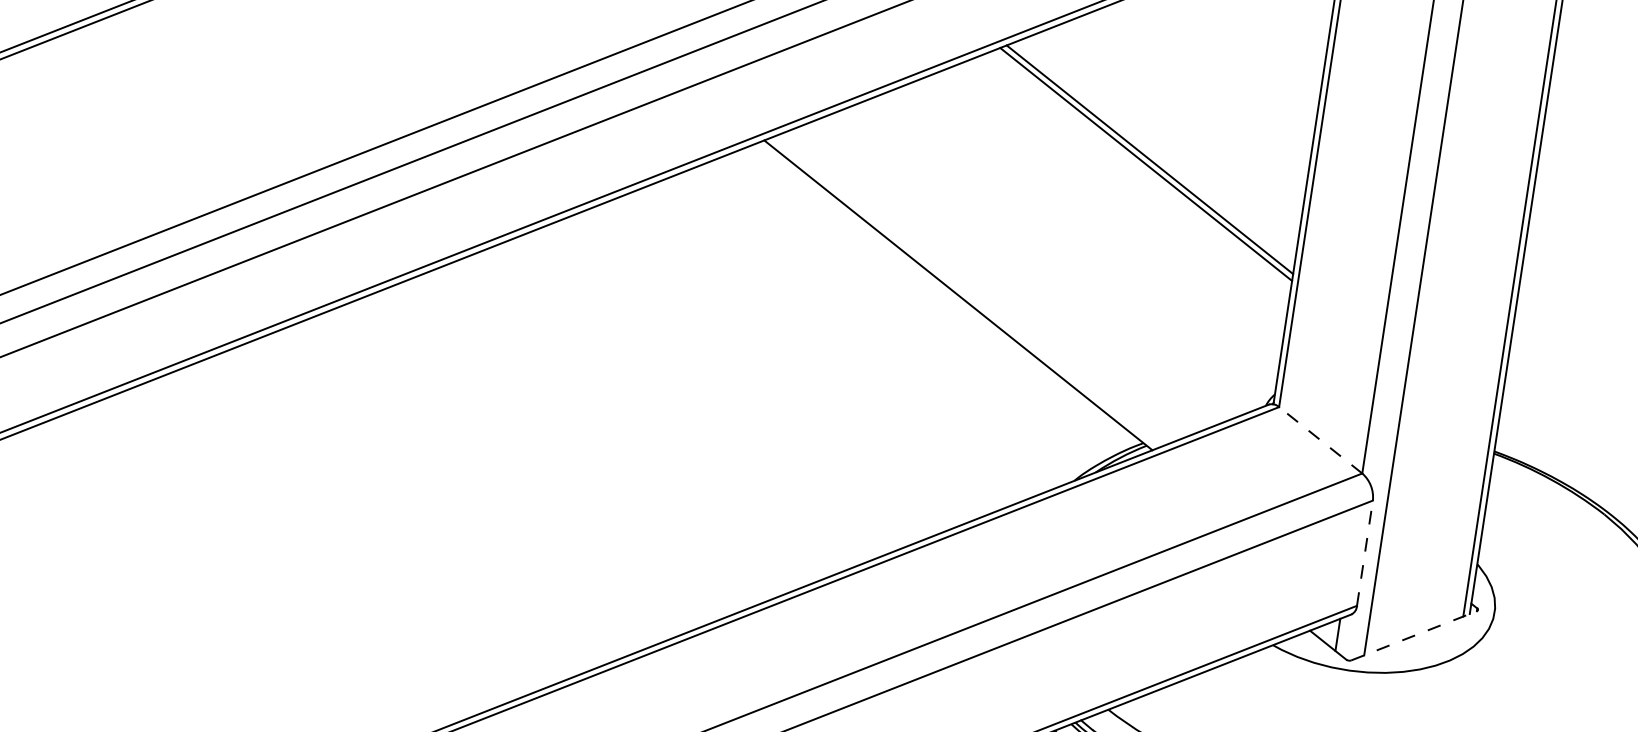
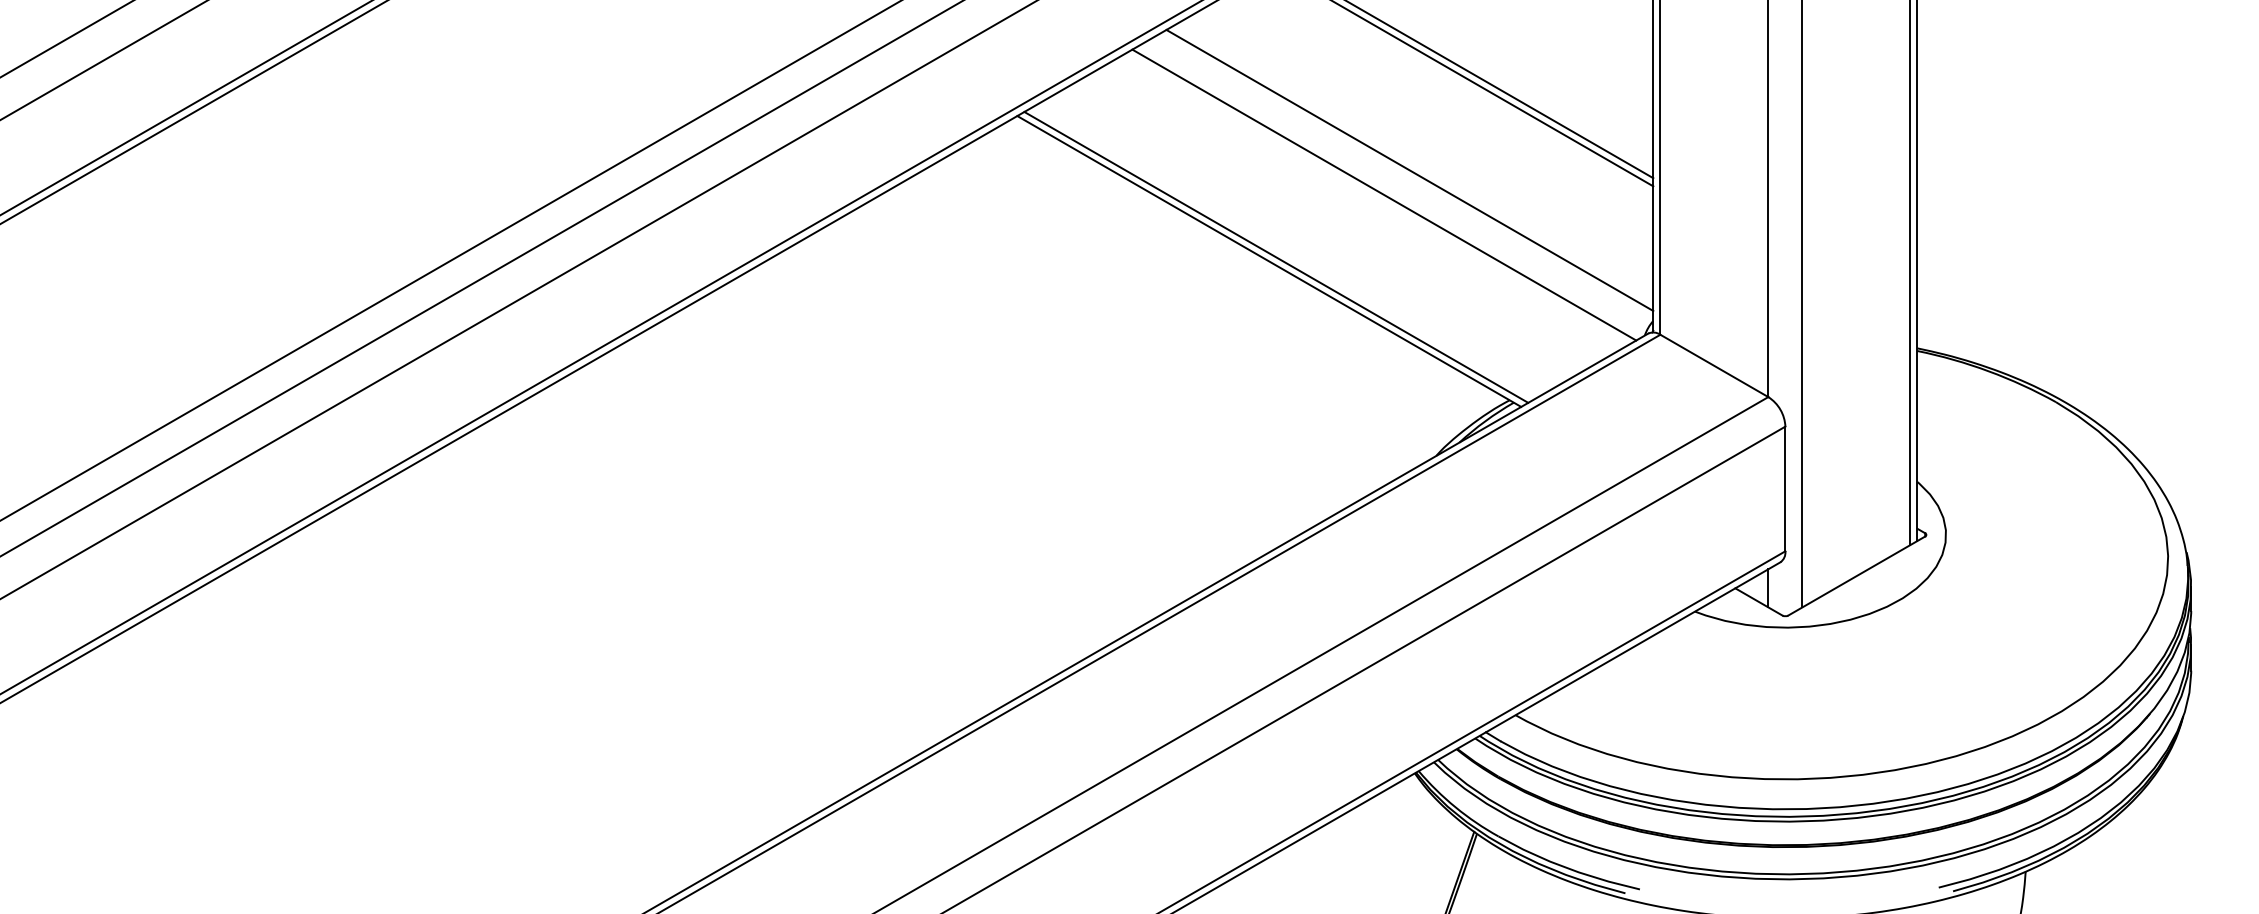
line: (1088, 236) -> (1409, 170), added
line: (1064, 253) -> (1384, 194), added
line: (965, 292) -> (1276, 256), added
line: (1320, 439) -> (1713, 365), dashed -> solid
line: (1365, 552) -> (1785, 488), dashed -> solid
line: (1414, 635) -> (1857, 575), dashed -> solid

